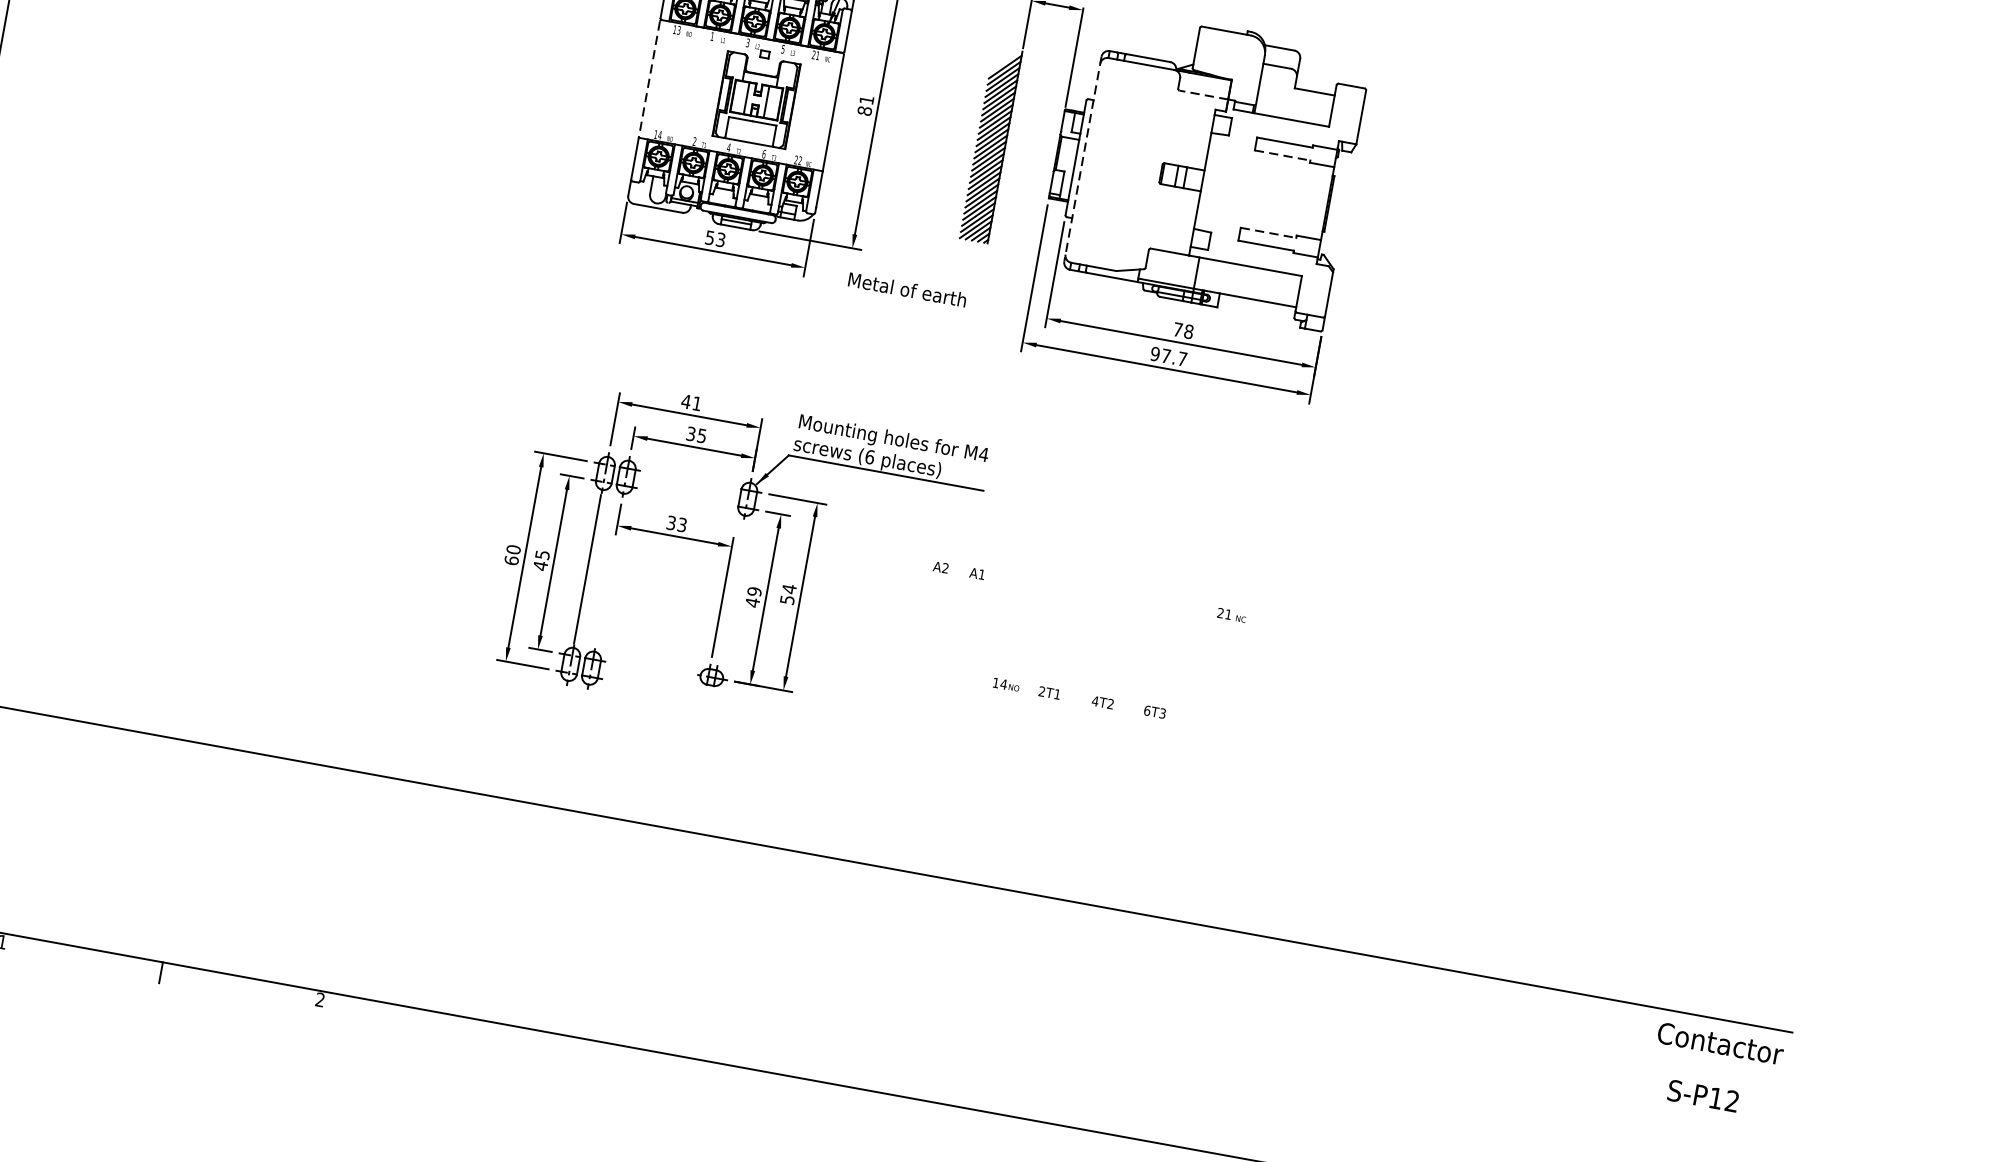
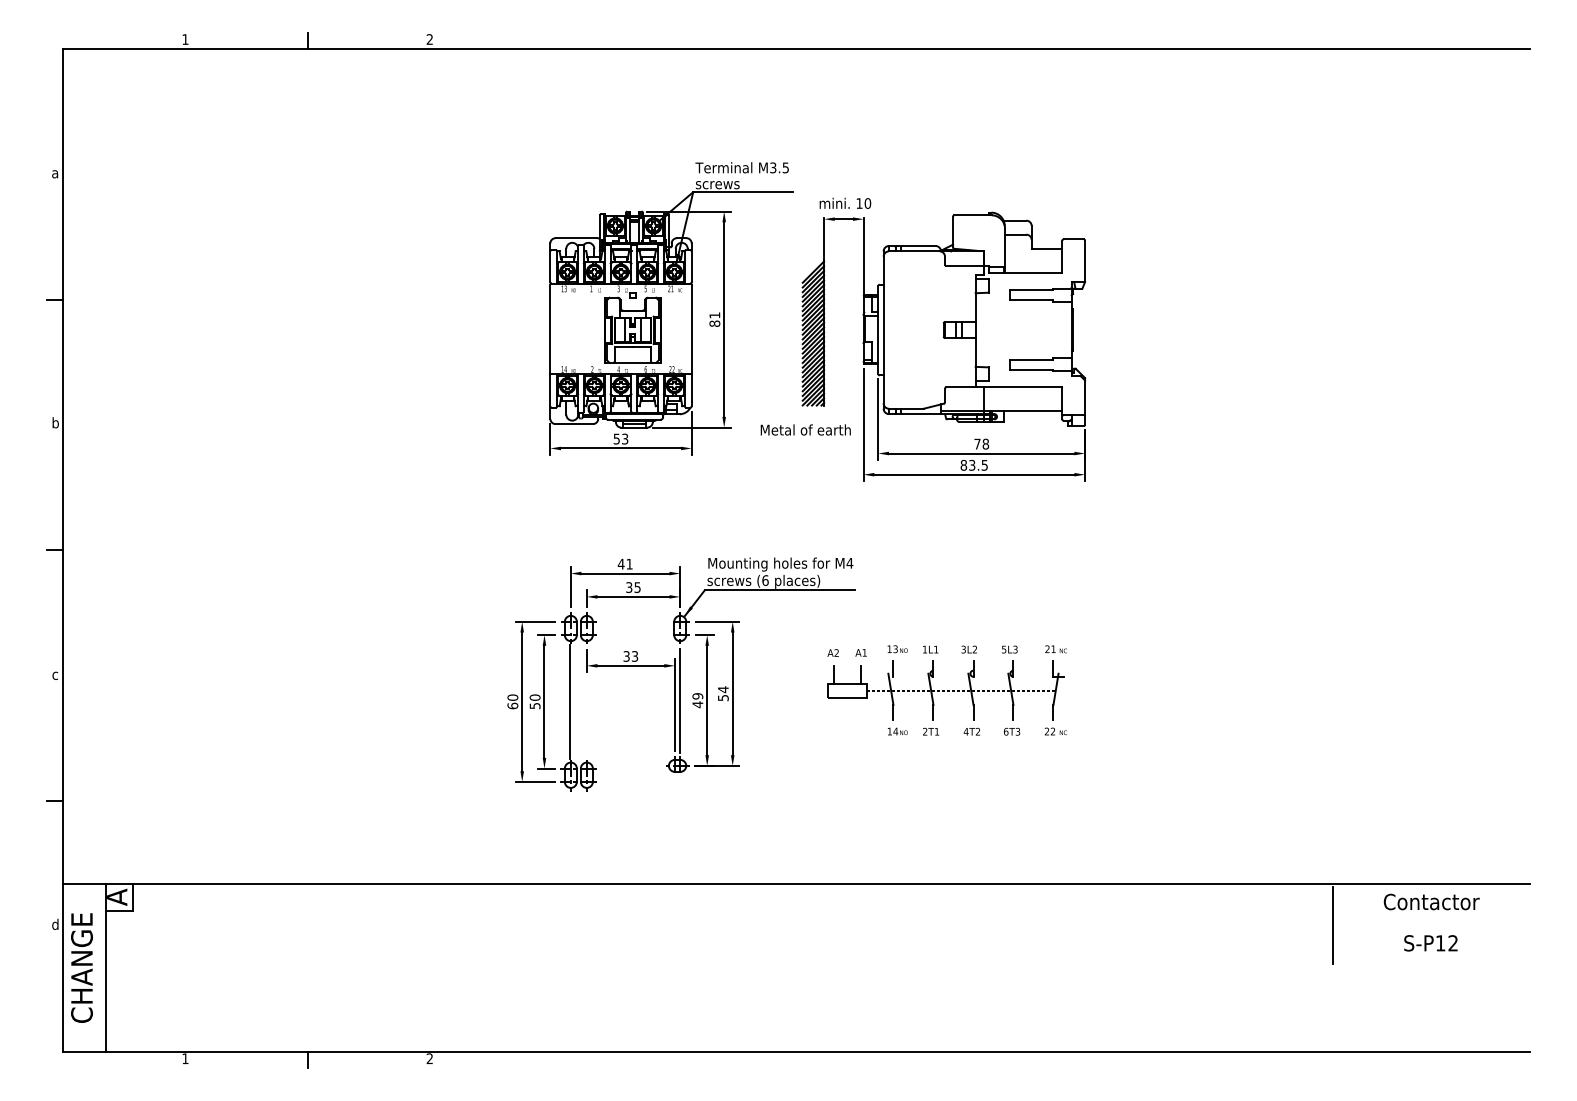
line: (649, 79) -> (550, 329), dashed -> solid
line: (1204, 95) -> (965, 266), dashed -> solid
line: (1283, 155) -> (1032, 300), dashed -> solid
line: (1082, 159) -> (883, 330), dashed -> solid
line: (1269, 232) -> (1032, 359), dashed -> solid
text: (907, 289) -> (805, 429), moved
text: (1168, 355) -> (973, 464), 97.7 -> 83.5
text: (540, 559) -> (534, 701), 45 -> 50
line: (729, 592) -> (679, 700), added
part: (1079, 642) -> (946, 690), added
line: (1526, 1039) -> (1332, 925), added
text: (1720, 1043) -> (1431, 901), moved
text: (1702, 1096) -> (1430, 943), moved

